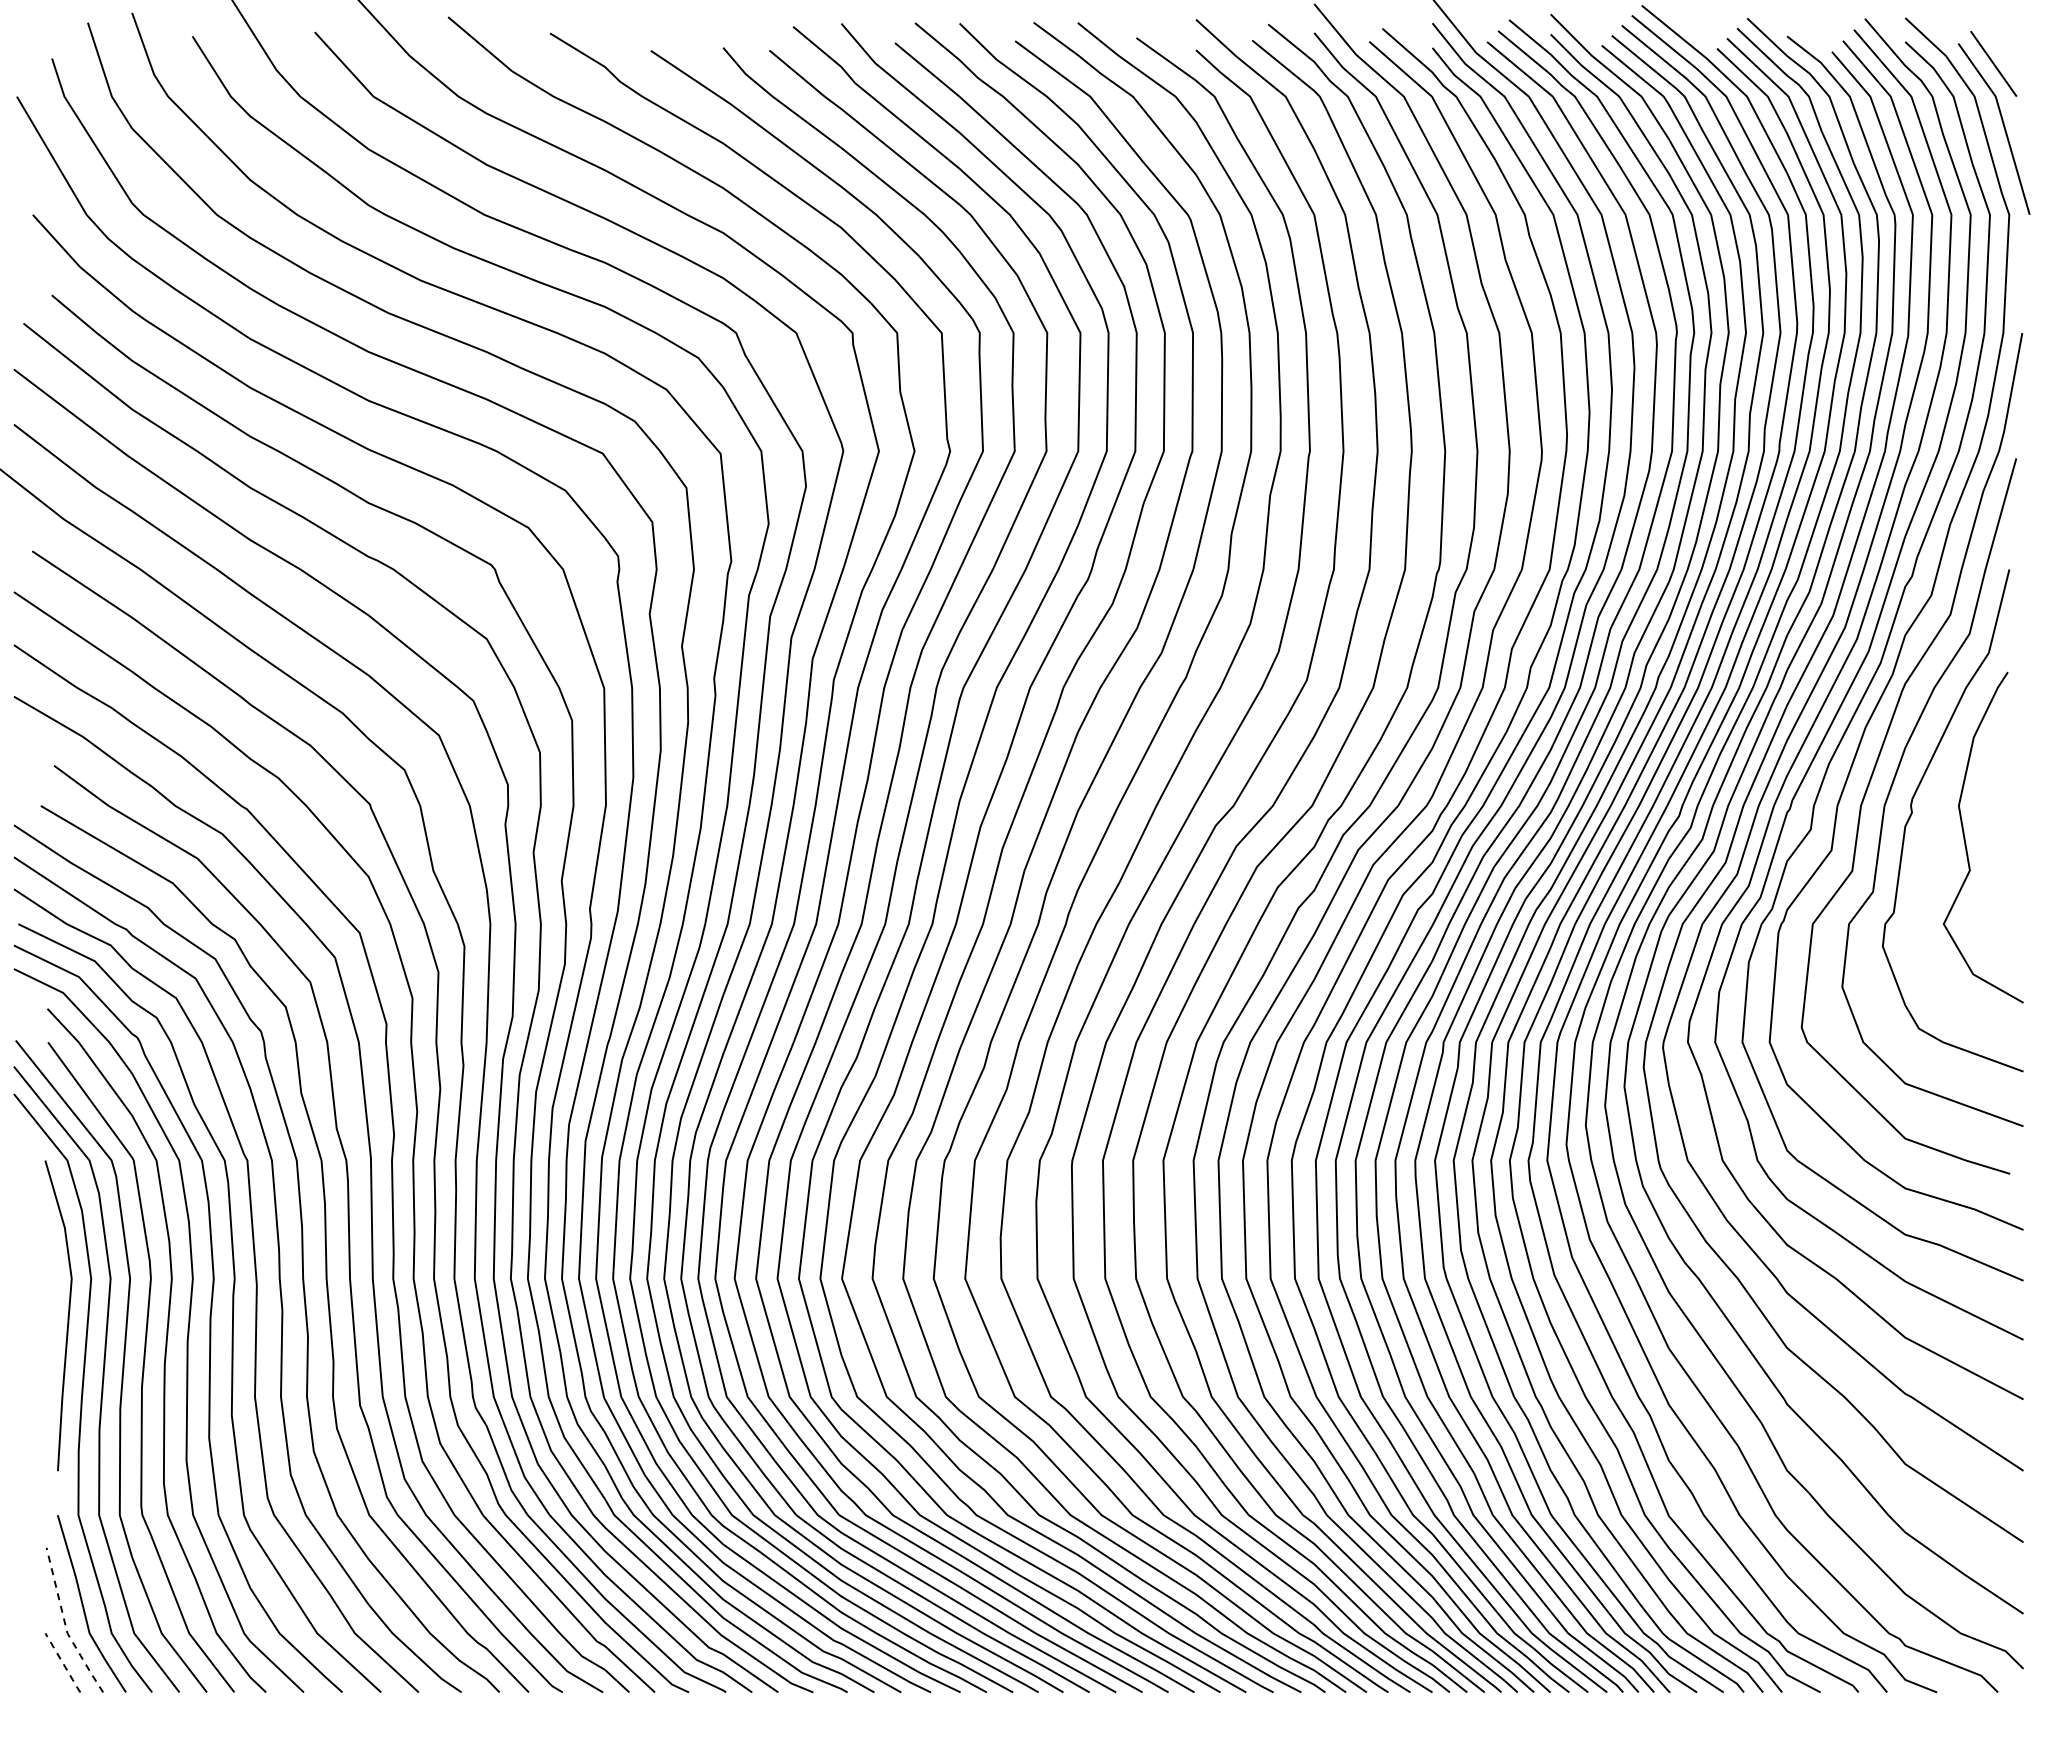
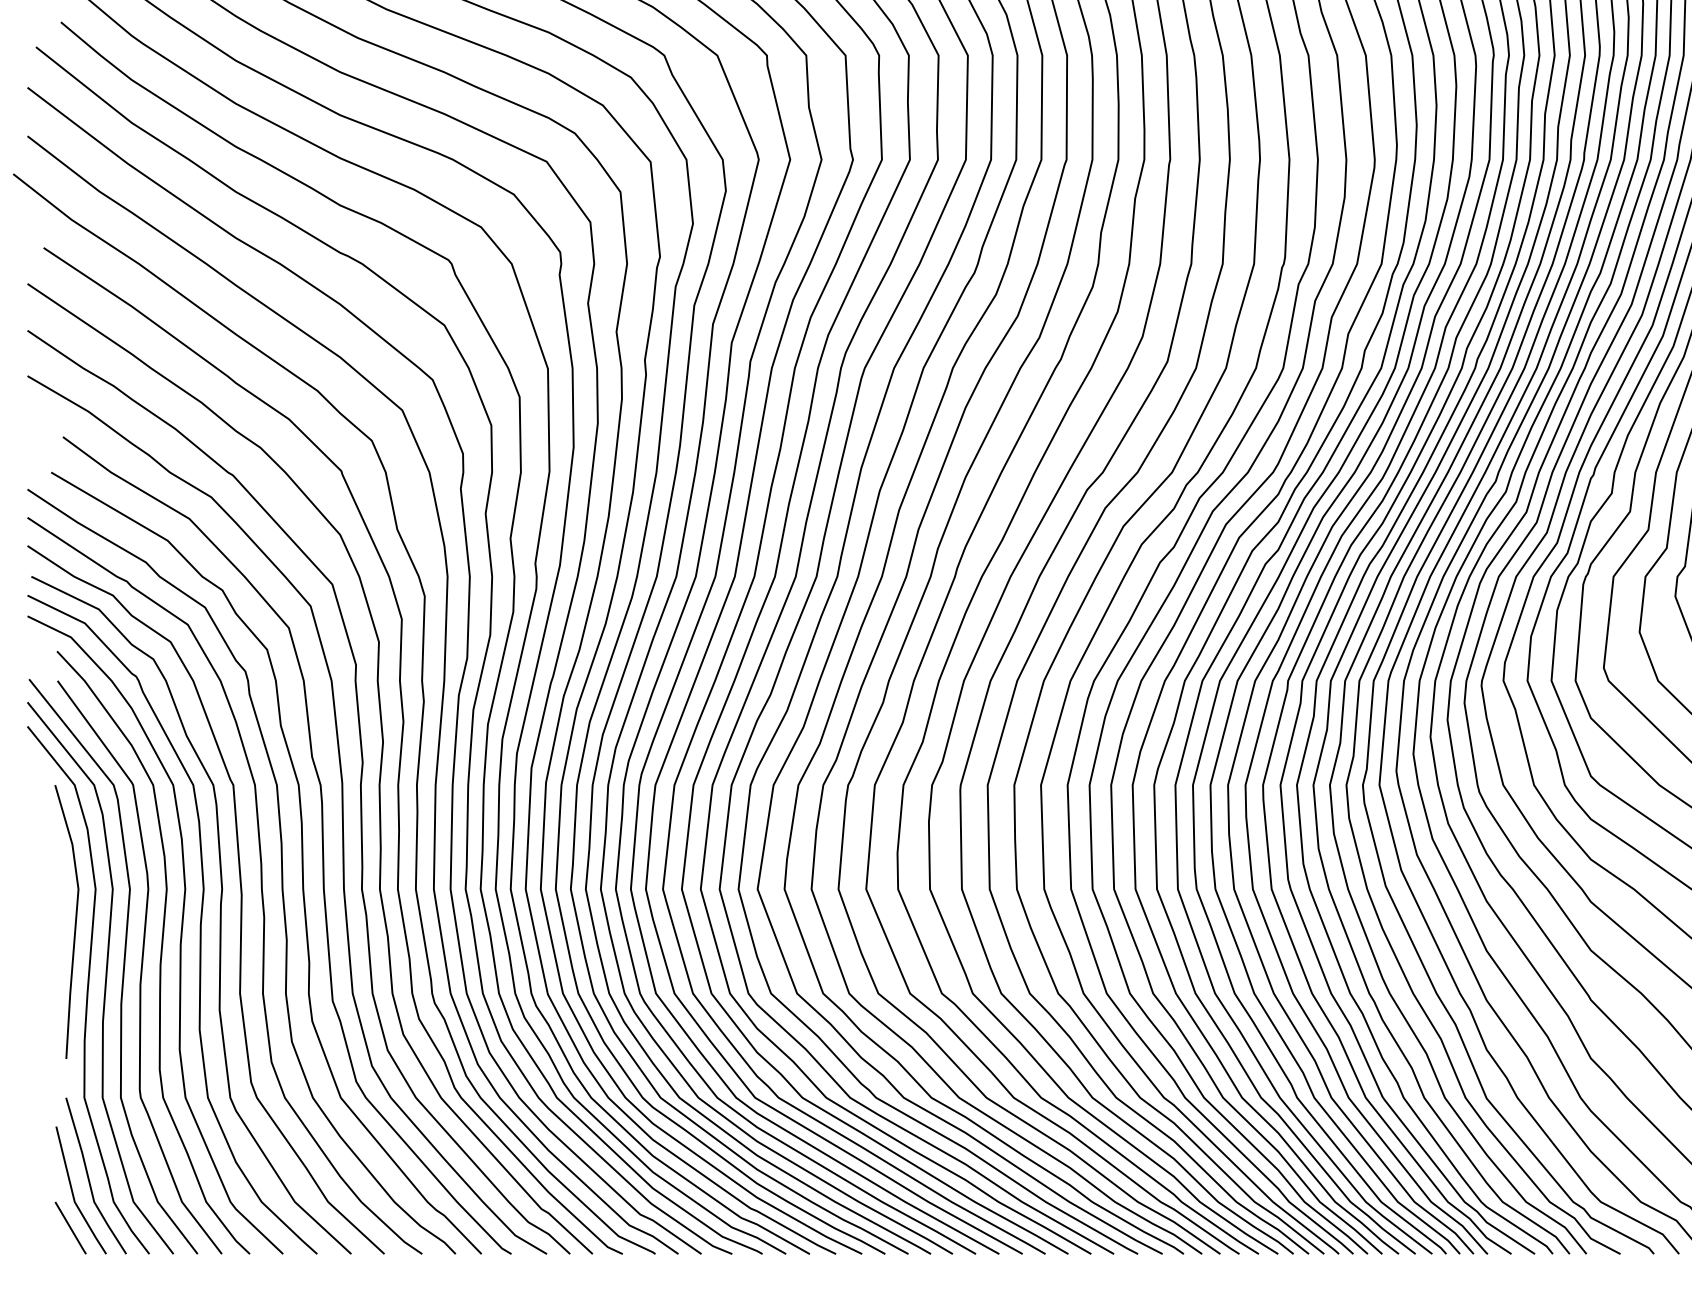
line: (65, 1624) -> (72, 1194), dashed -> solid
line: (63, 1663) -> (71, 1228), dashed -> solid

